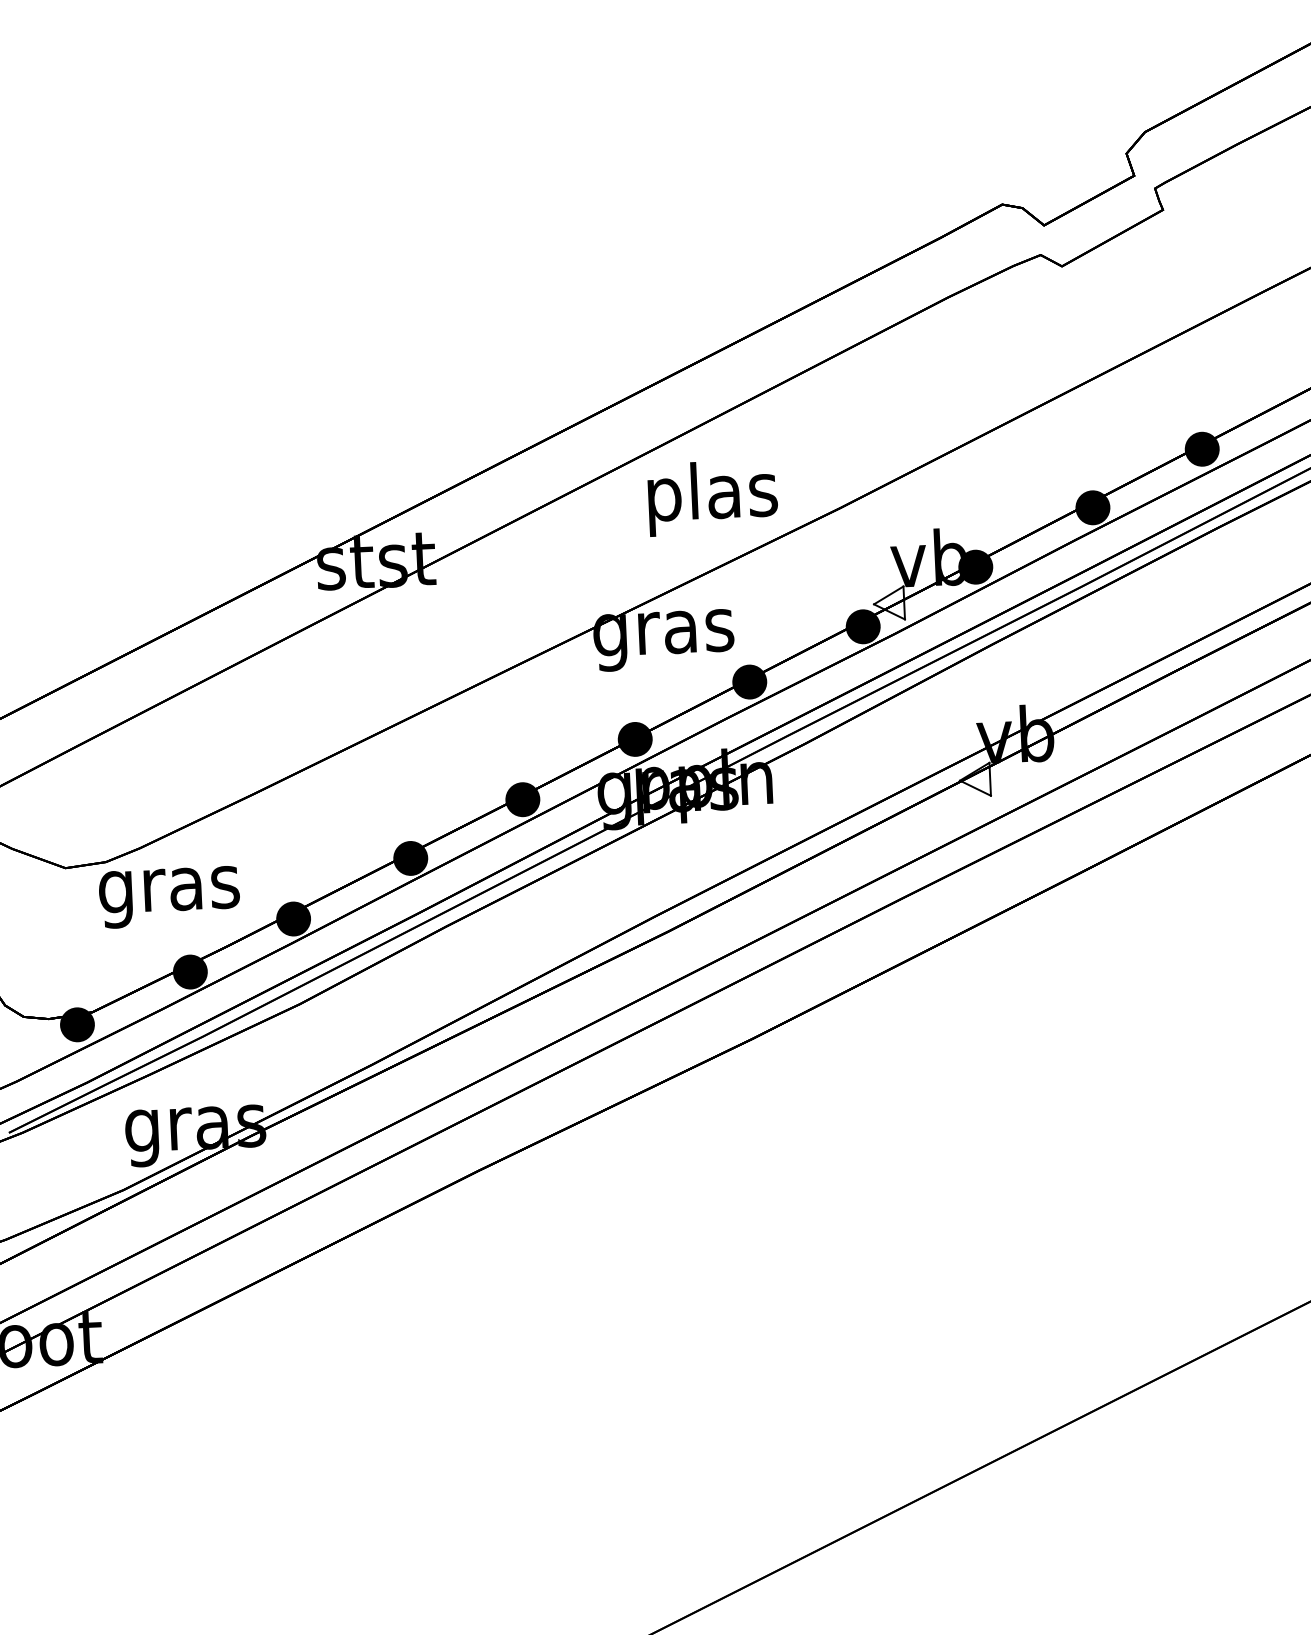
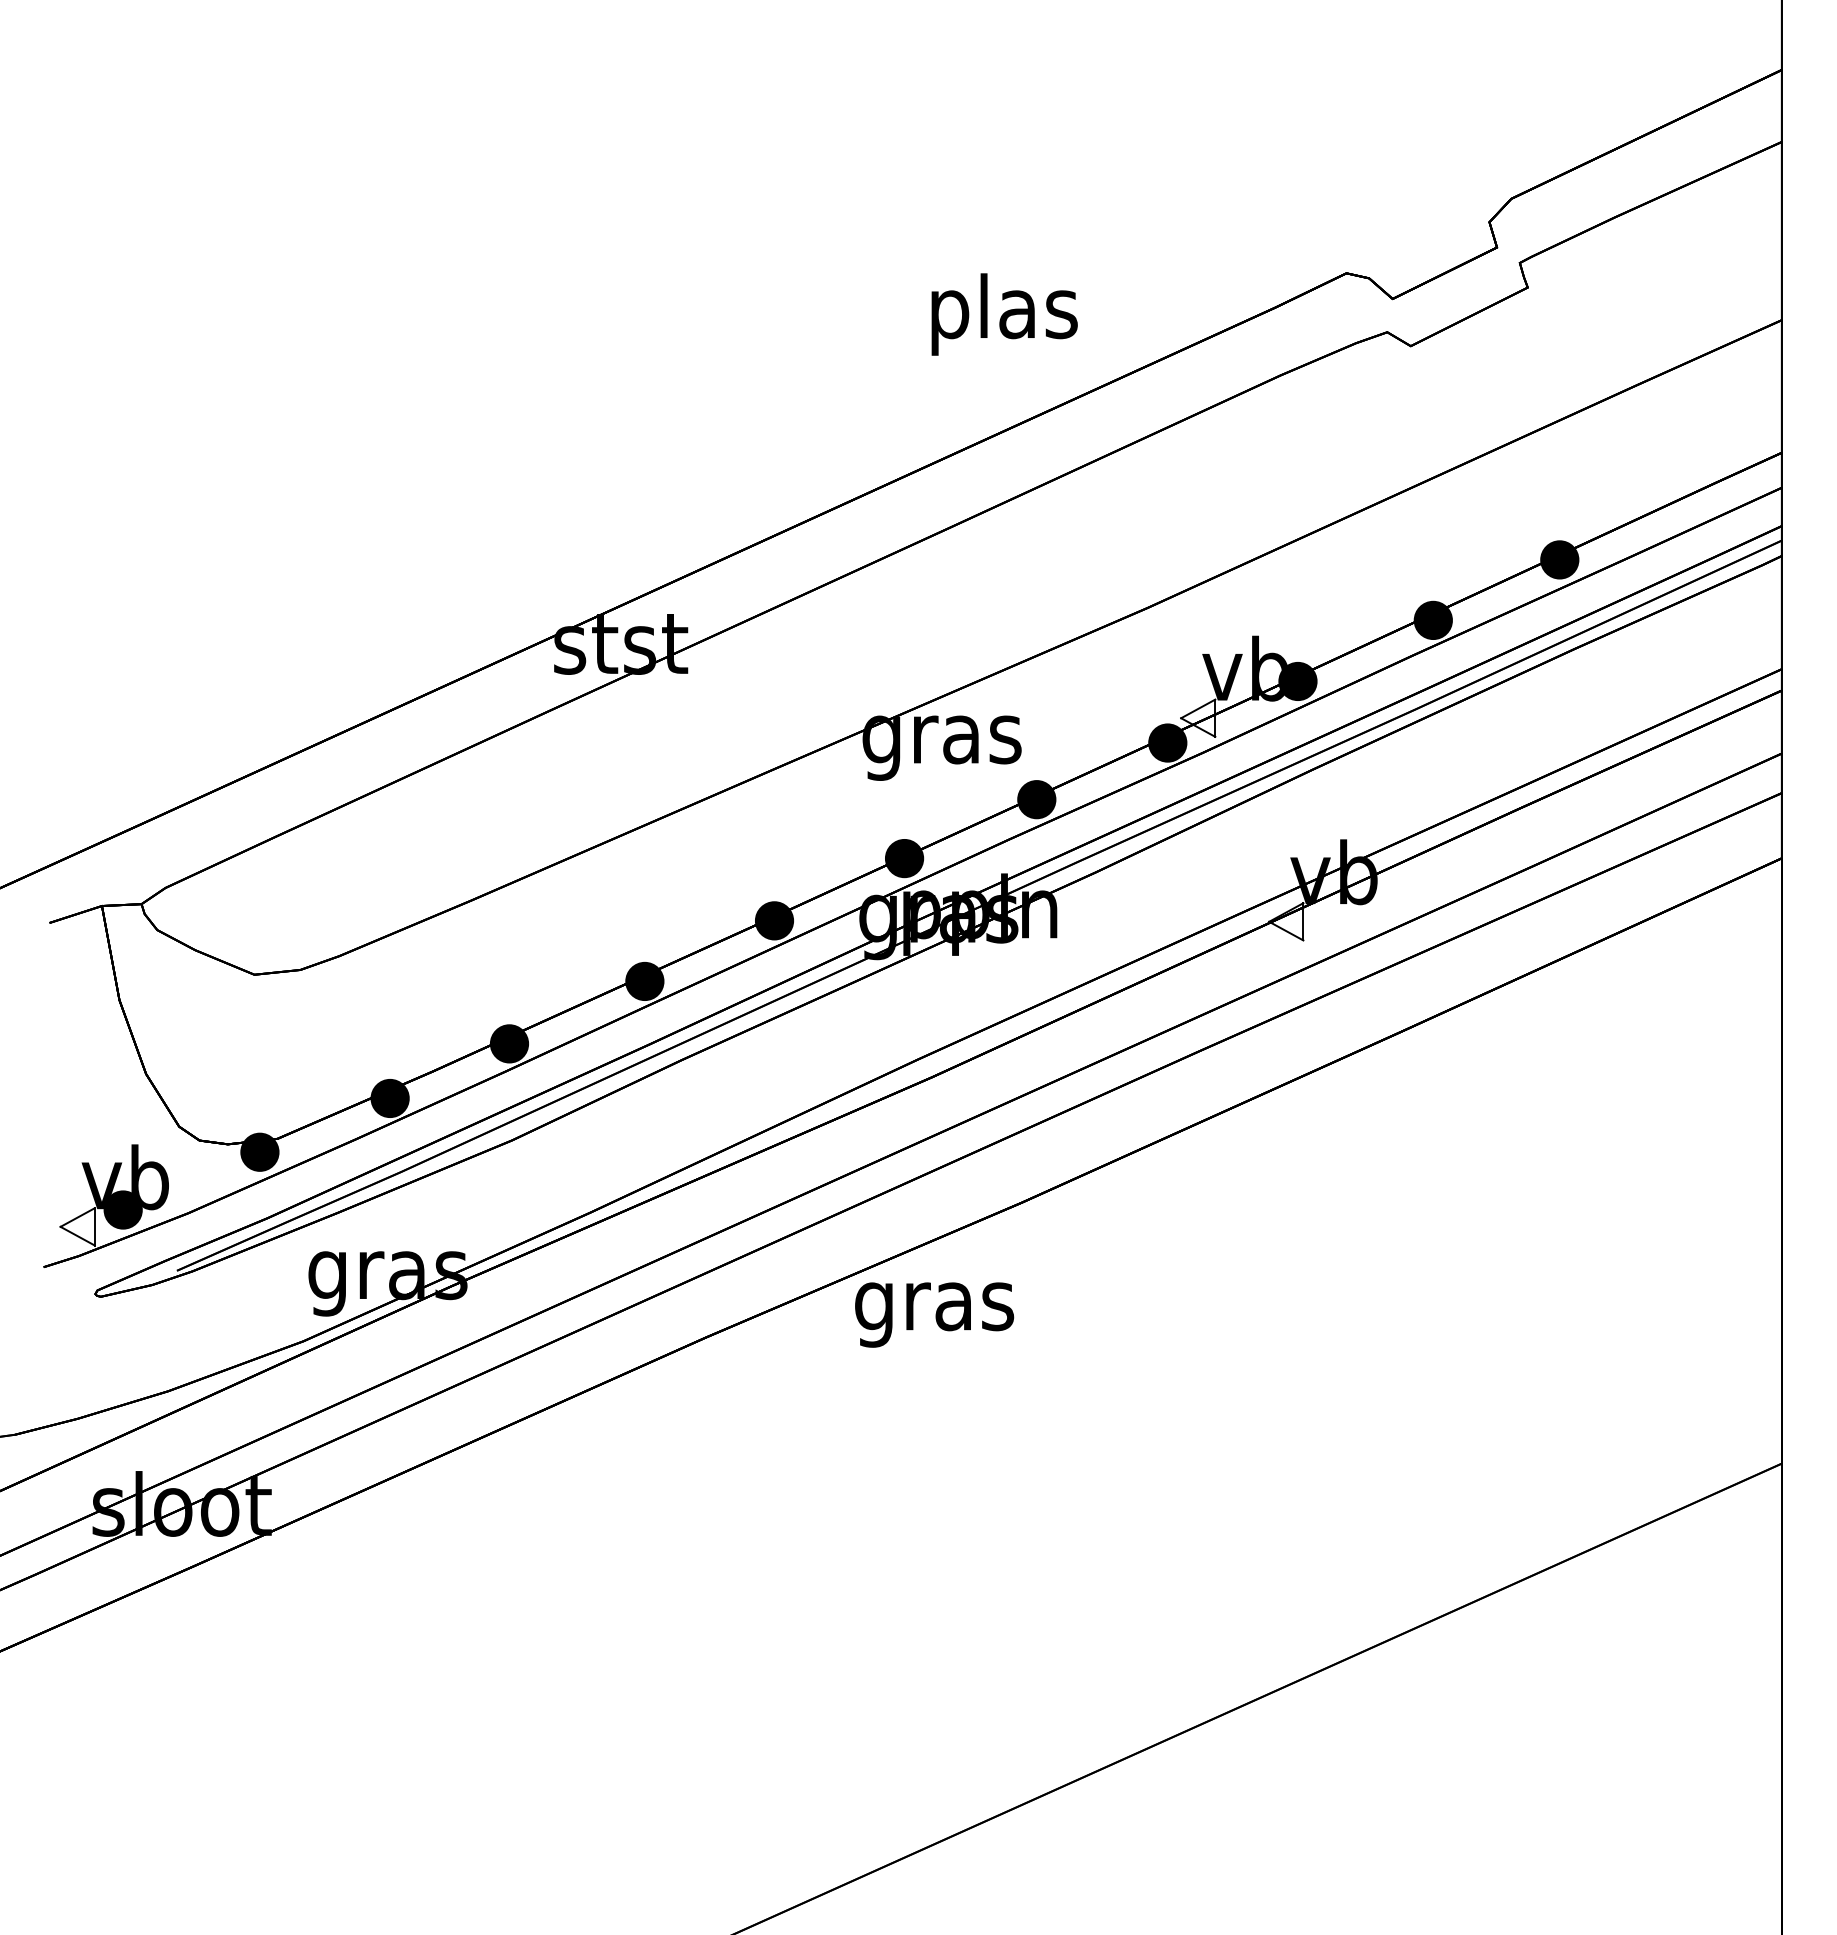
text: (712, 497) -> (1004, 314), moved
text: (169, 896) -> (934, 1314), moved

